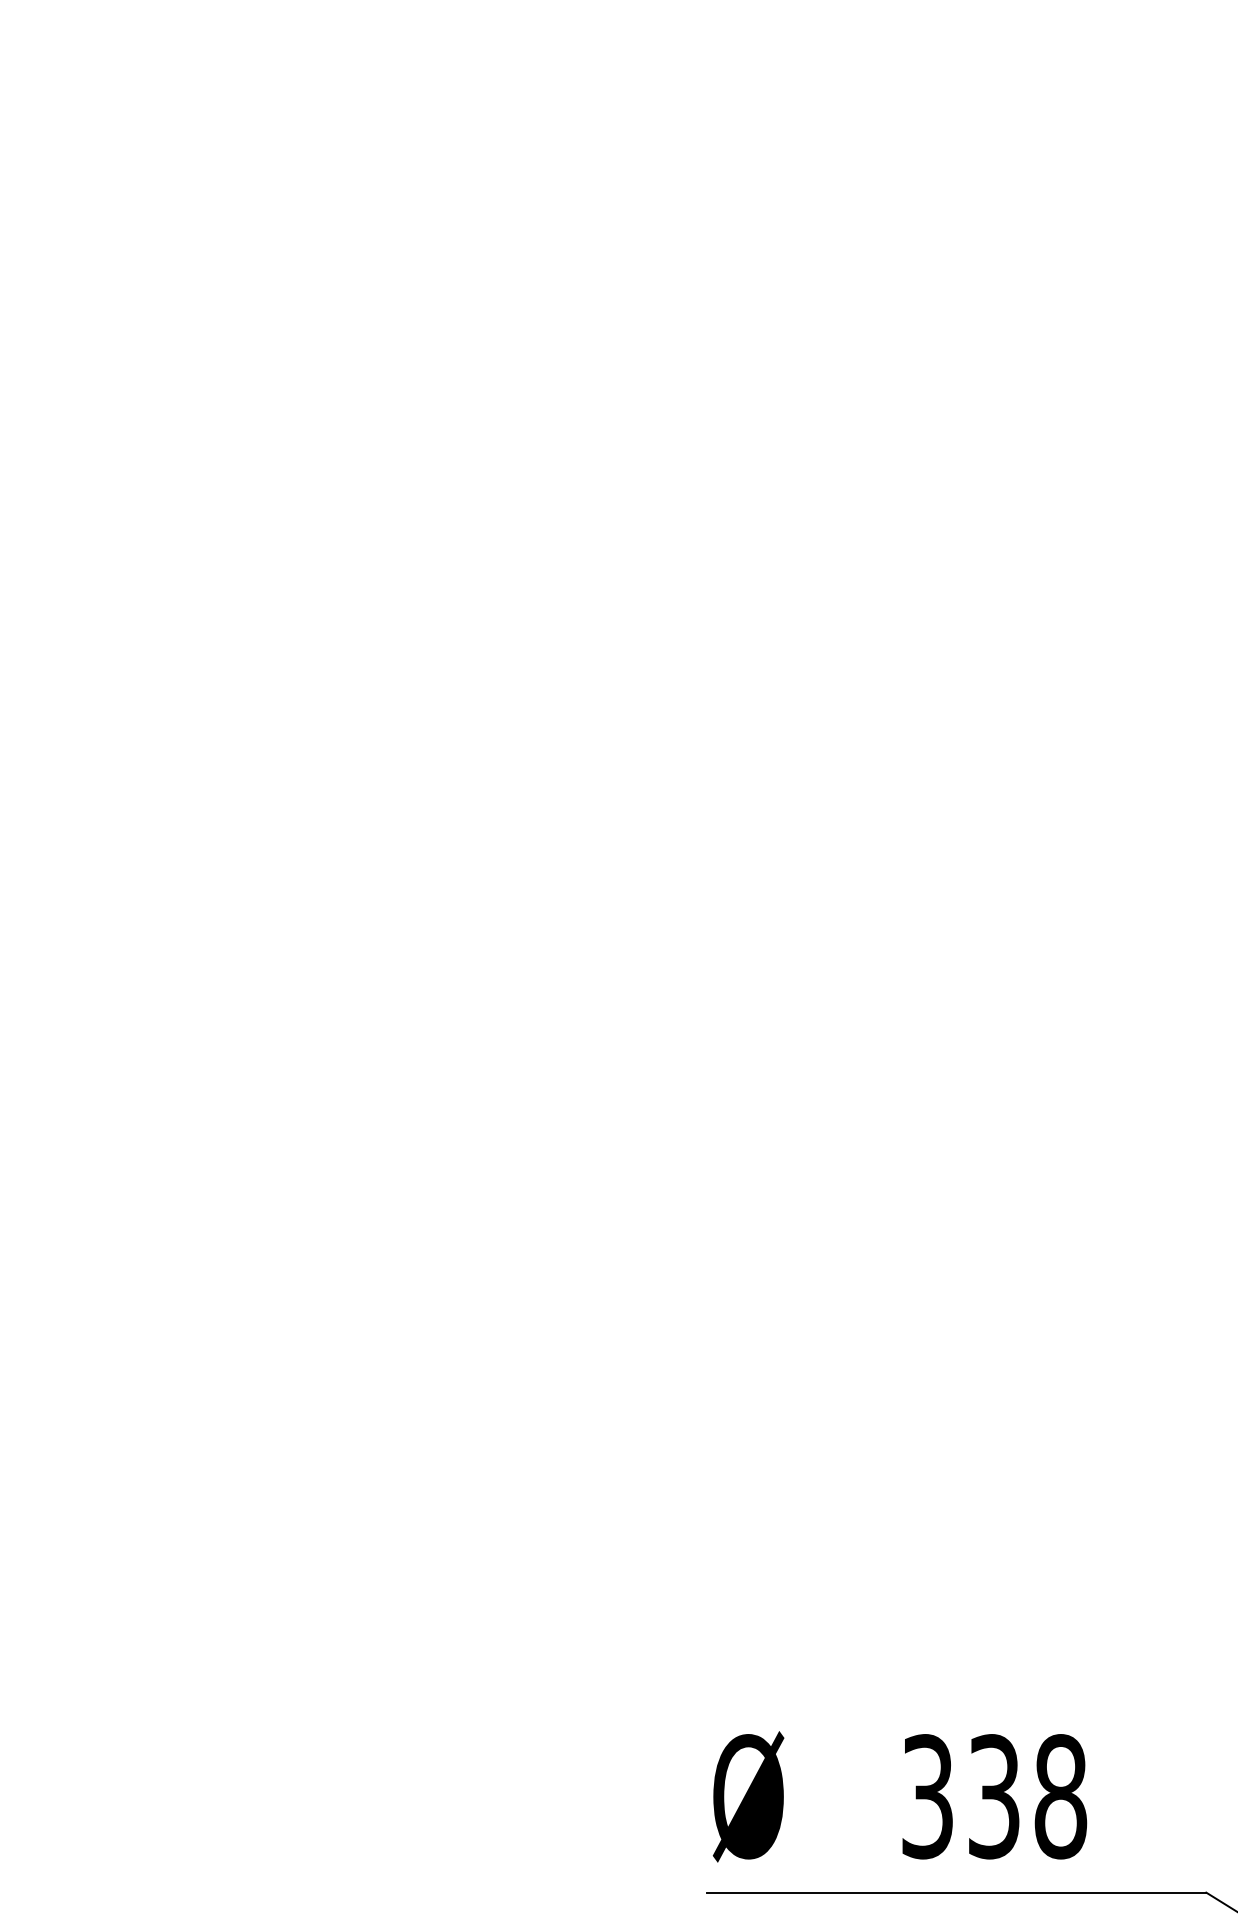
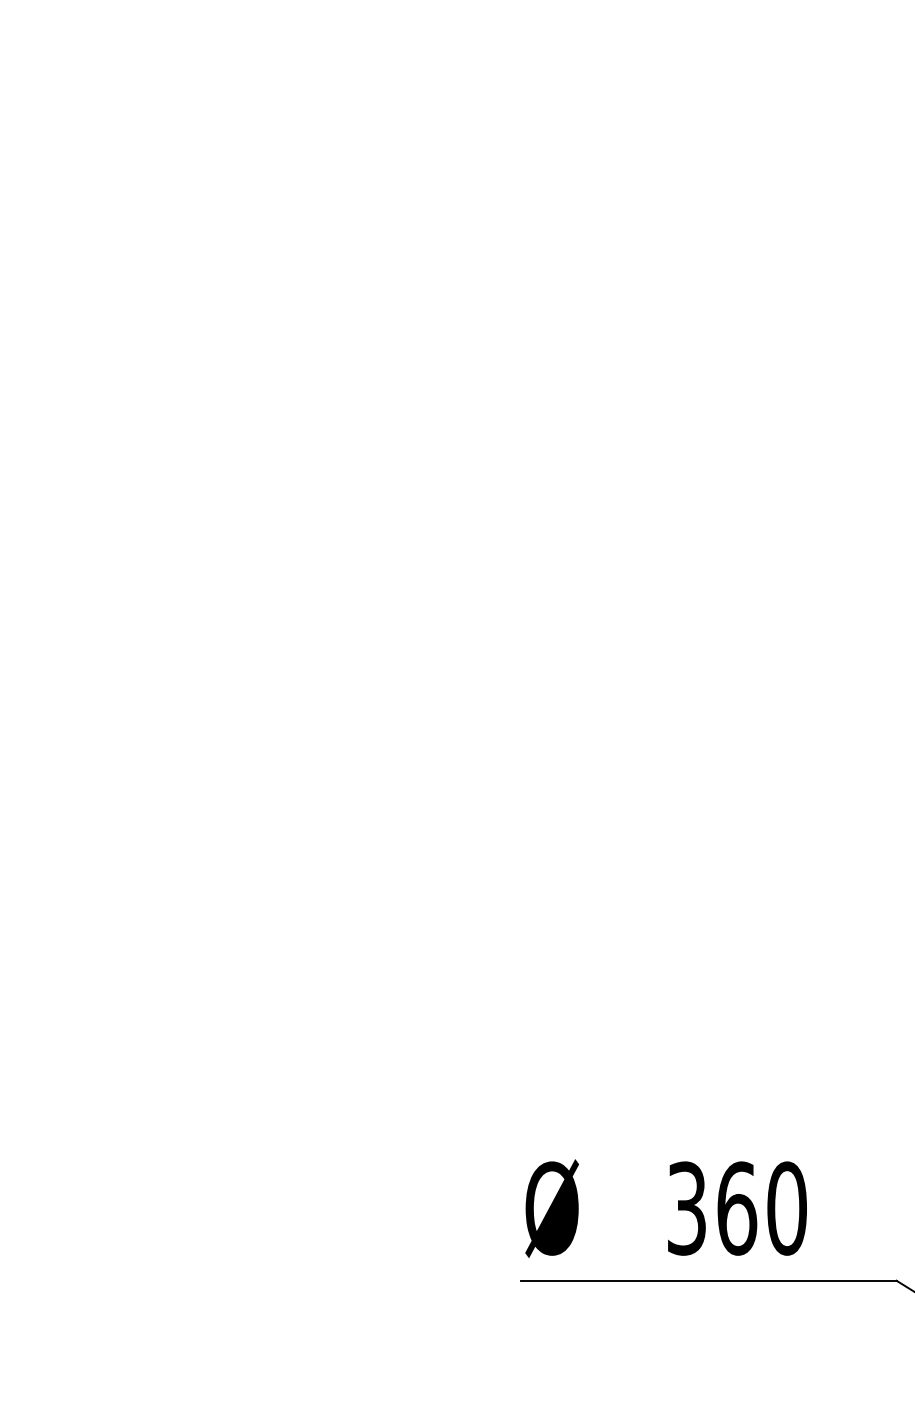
text: (1027, 1796) -> (762, 1208), 338 -> 360

